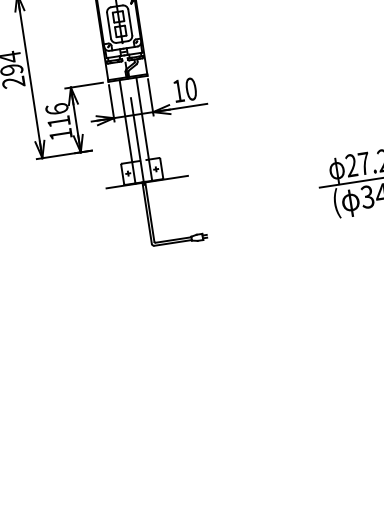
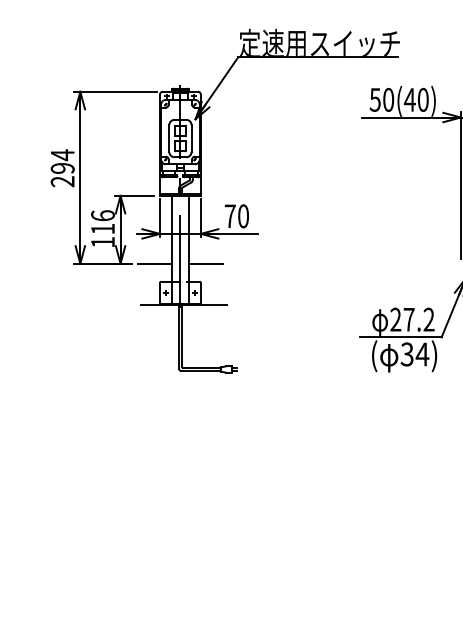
text: (177, 90) -> (229, 215), 10 -> 70
line: (162, 139) -> (206, 263), added
line: (113, 147) -> (154, 263), added

